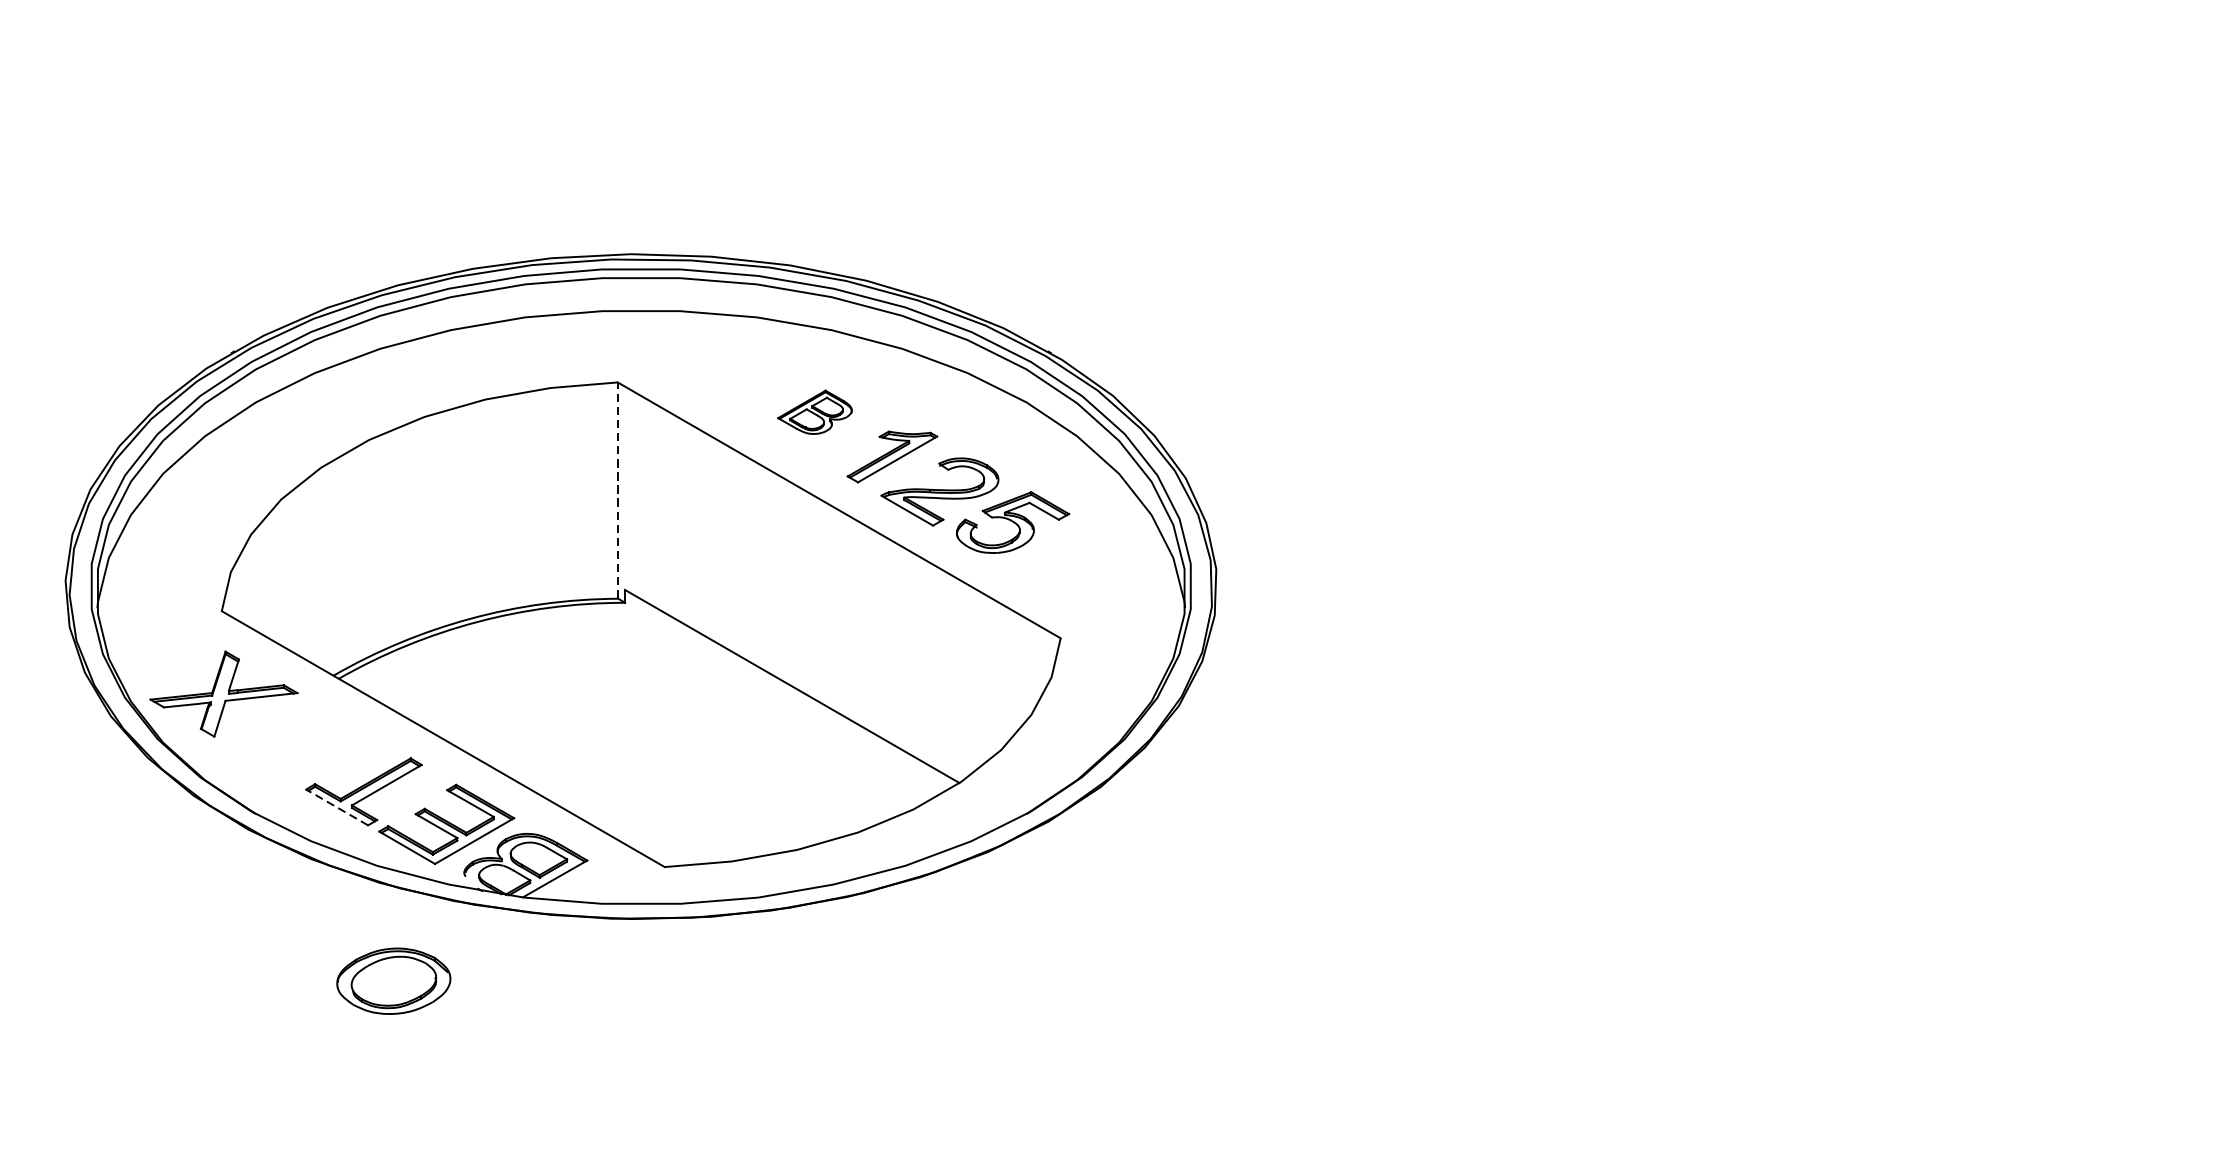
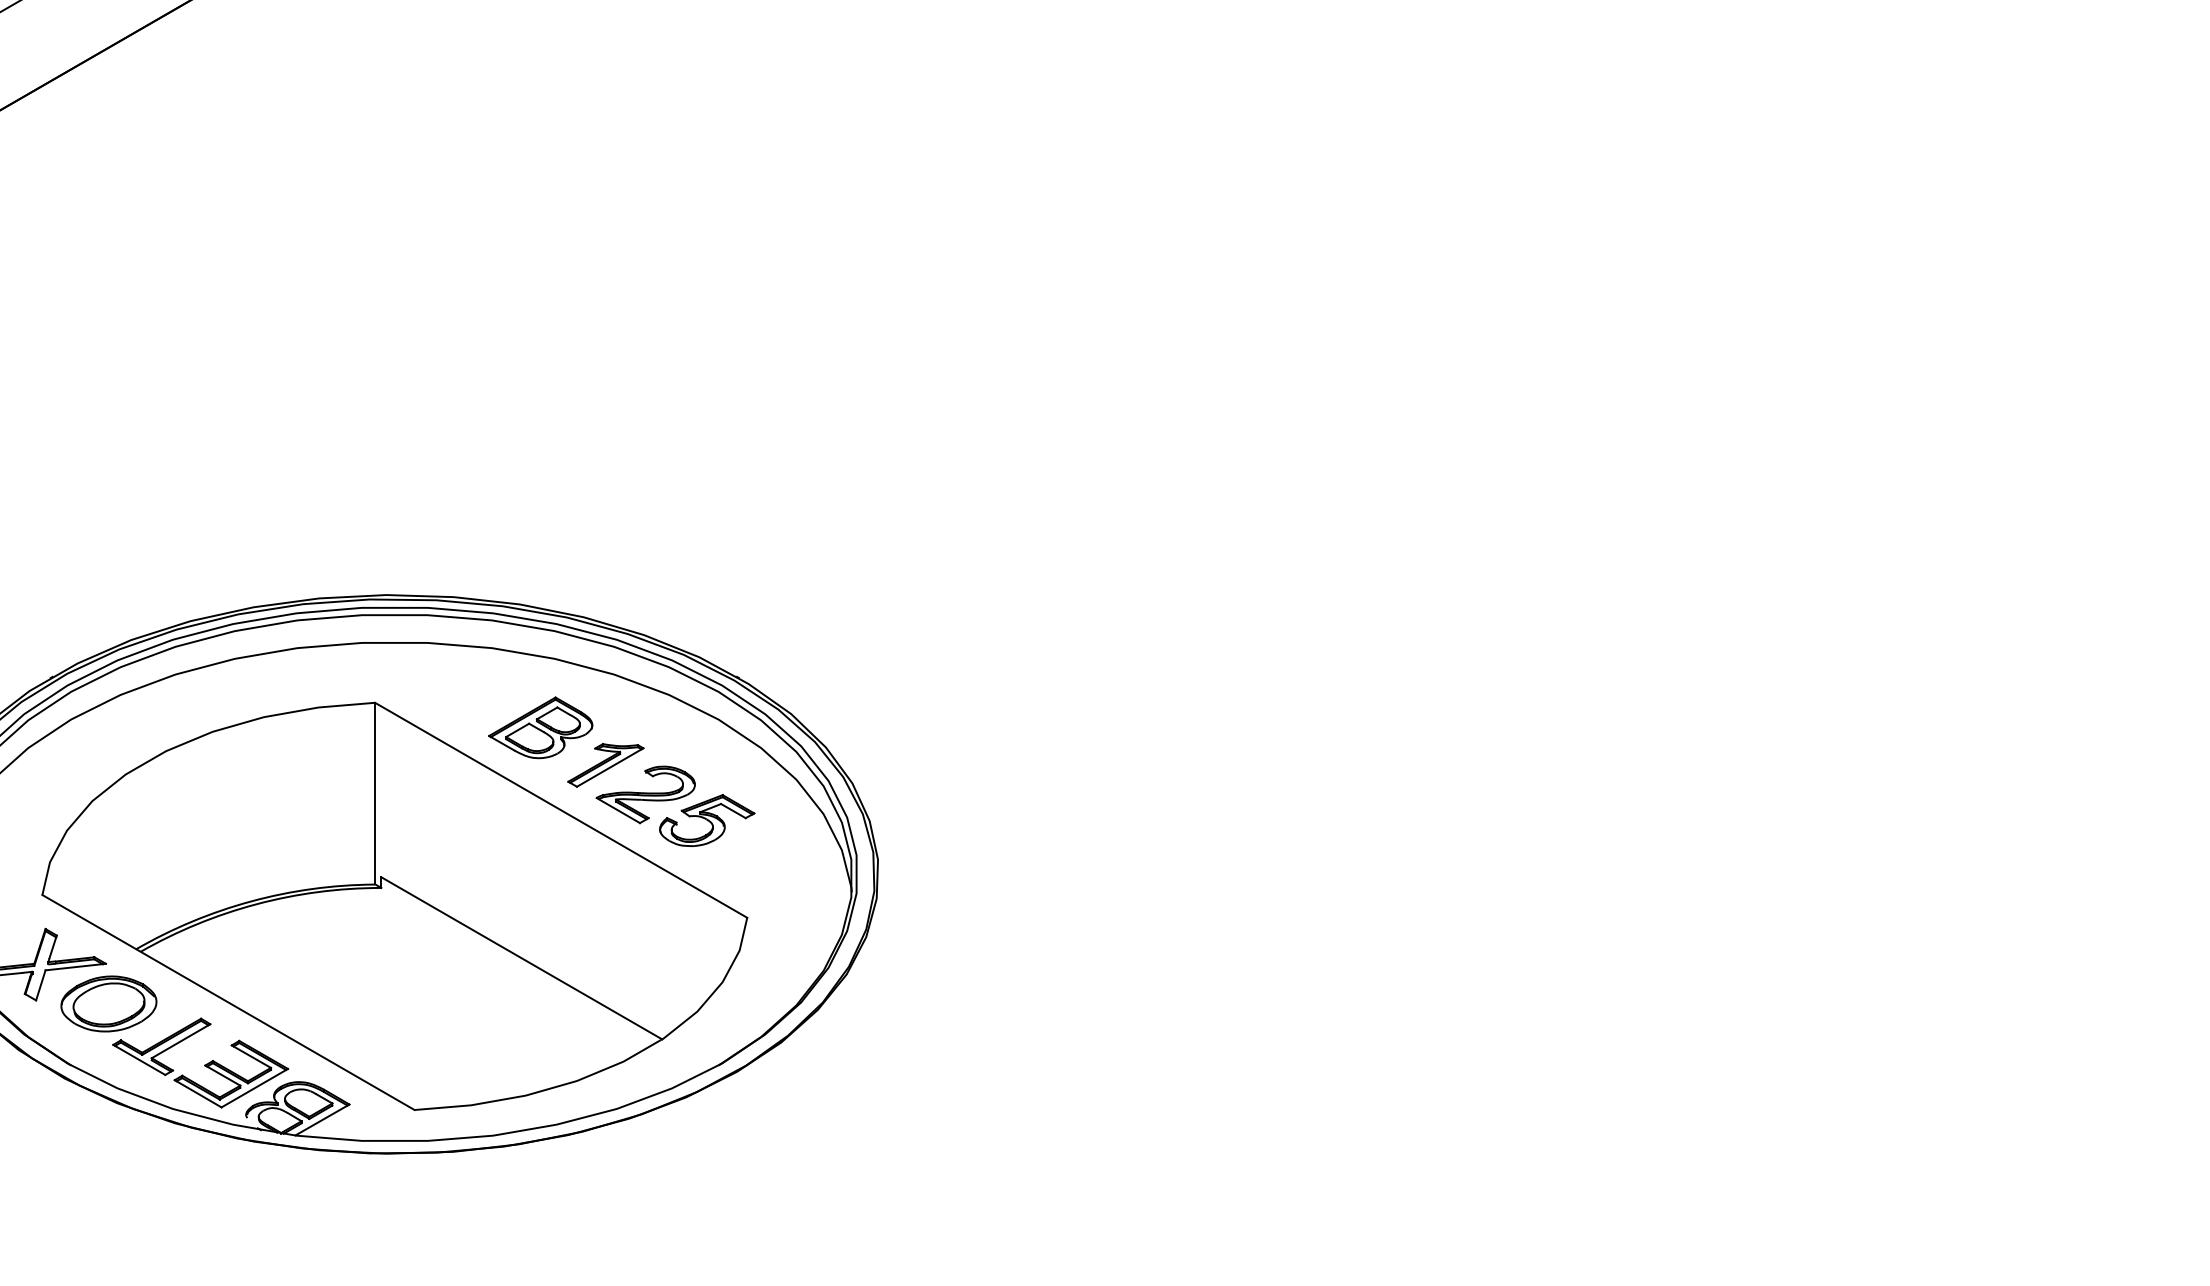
part: (814, 411) -> (540, 727), size x1.67
line: (618, 490) -> (375, 793), dashed -> solid
line: (336, 806) -> (138, 1059), dashed -> solid
part: (393, 980) -> (108, 1003), moved

